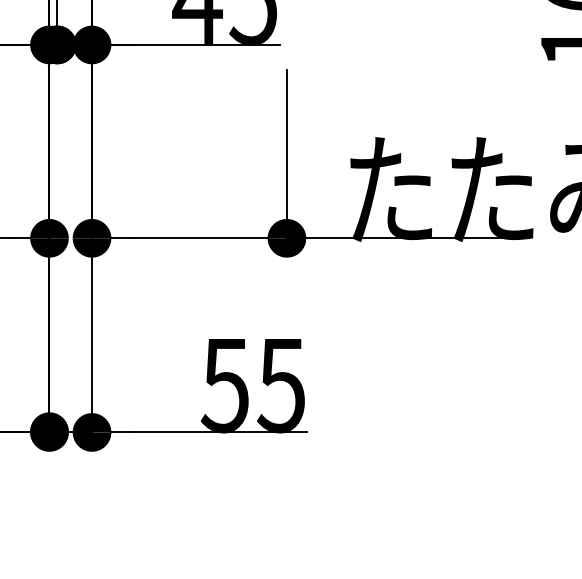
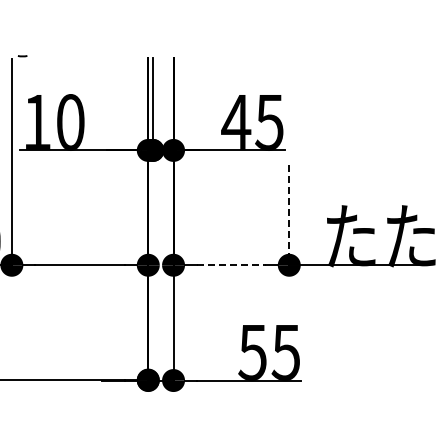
line: (287, 156) -> (289, 216), solid -> dashed
line: (189, 238) -> (231, 265), solid -> dashed

